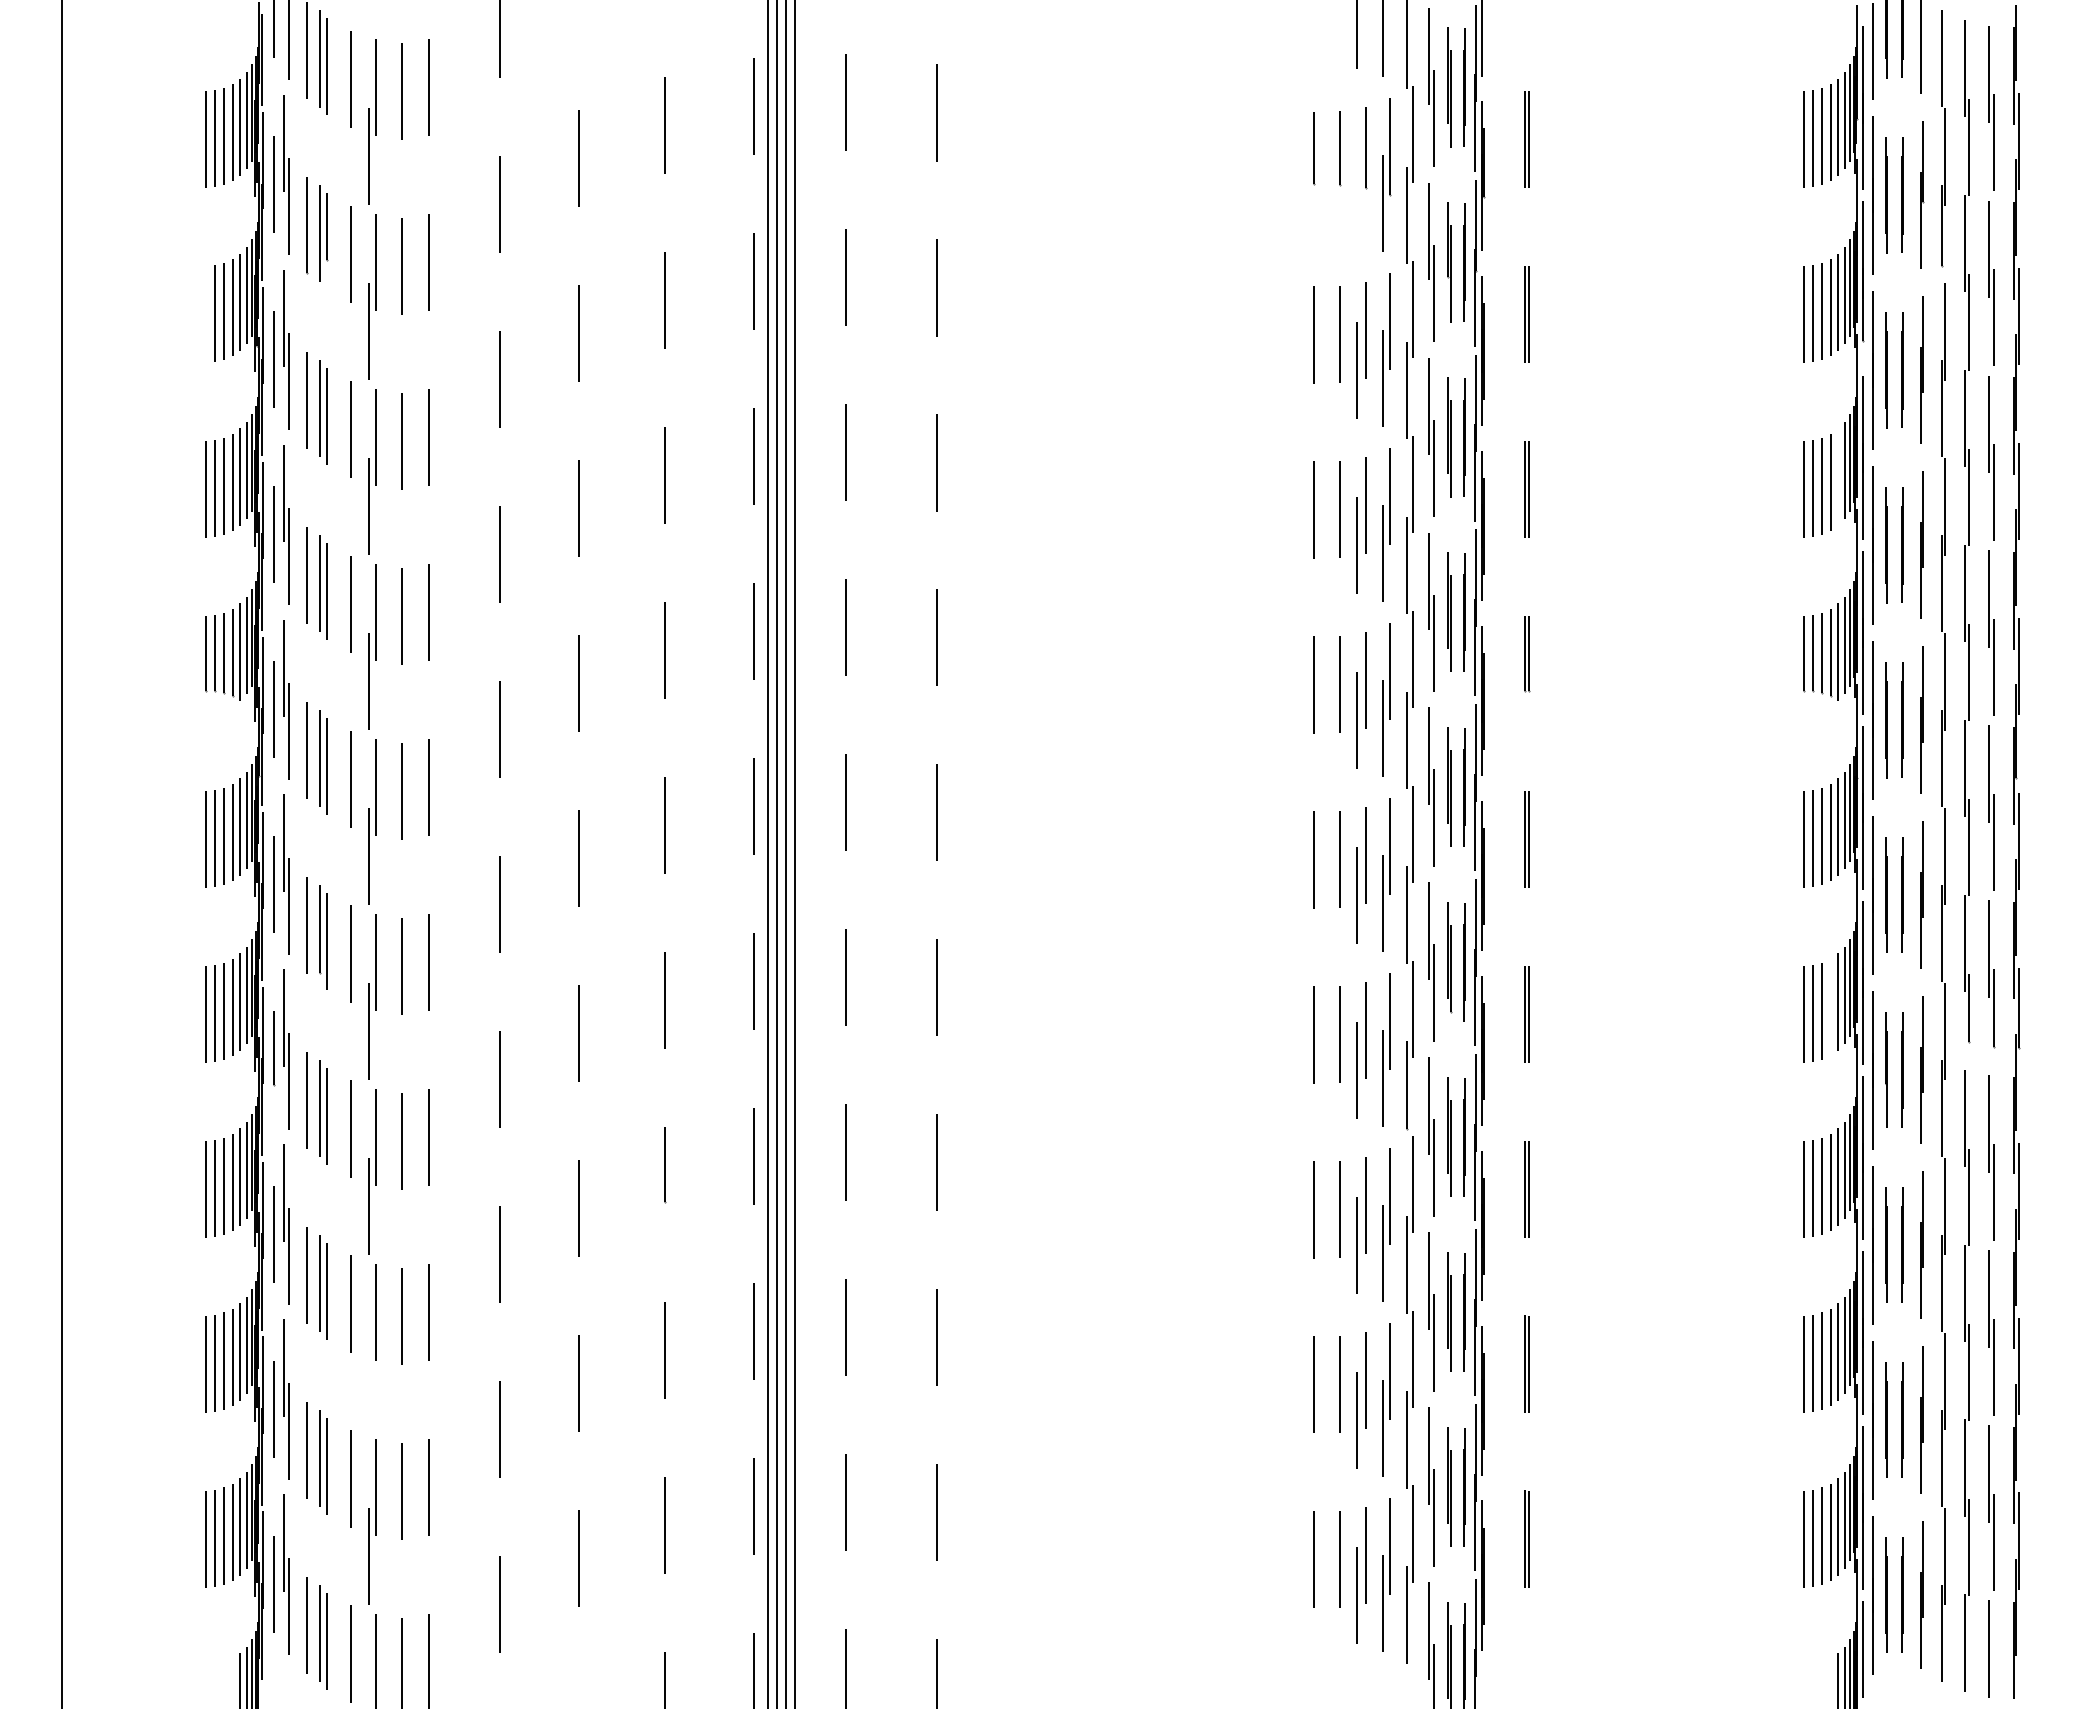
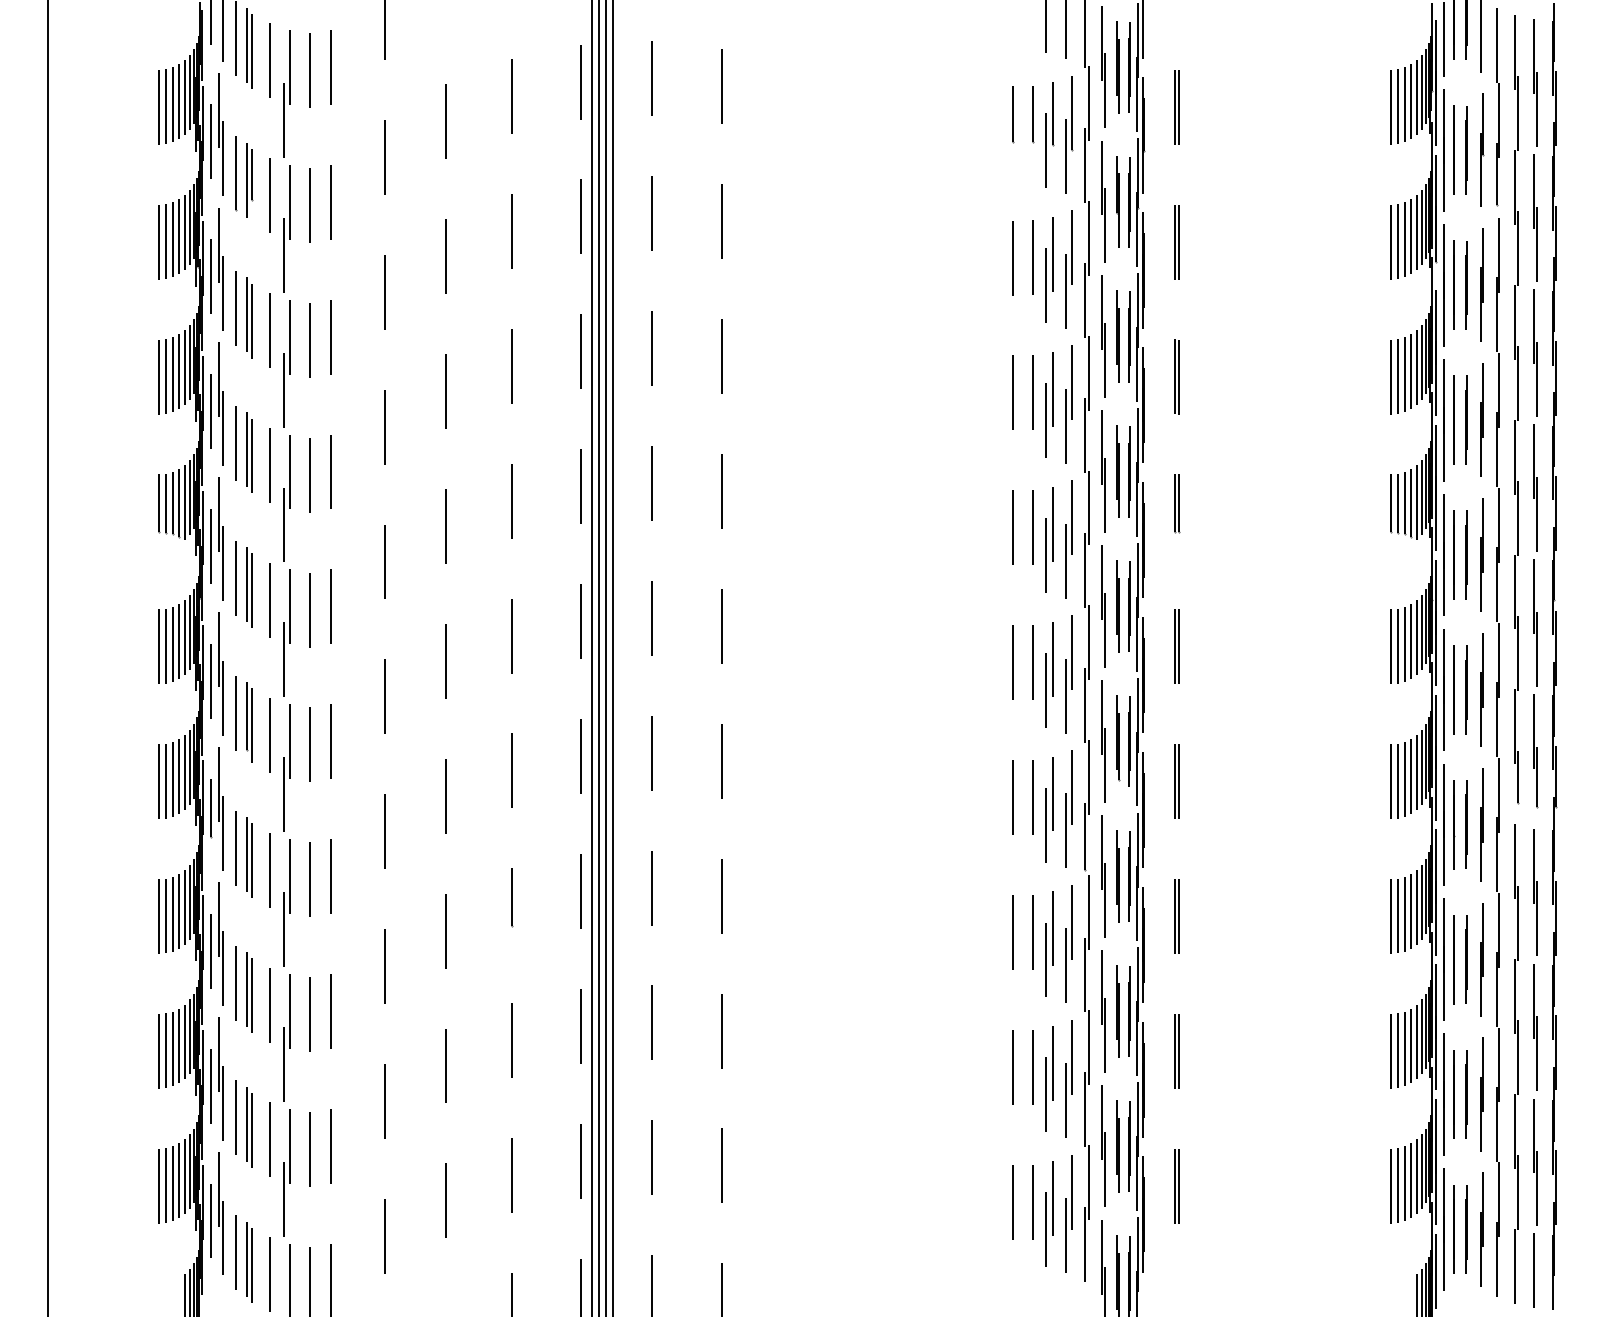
line: (1356, 195) -> (1045, 150), added
line: (206, 314) -> (159, 242), added
line: (1838, 476) -> (1417, 367), added
line: (1830, 1006) -> (1411, 775), added
line: (368, 1380) -> (284, 1063), added

